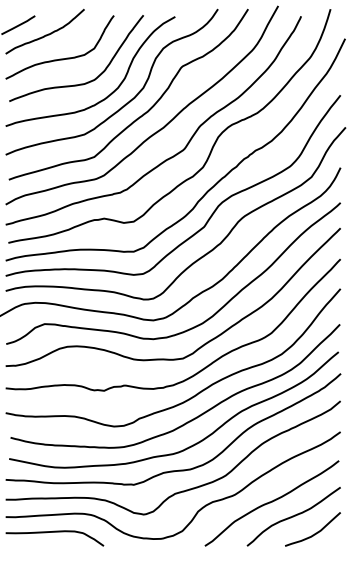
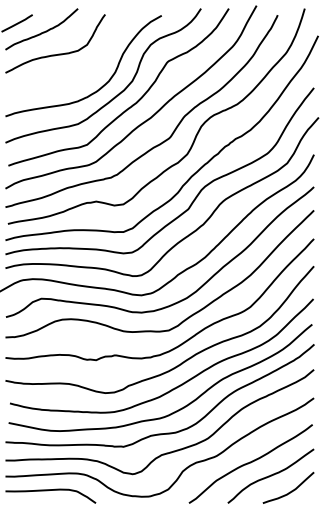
curve: (80, 83) -> (74, 77), removed

